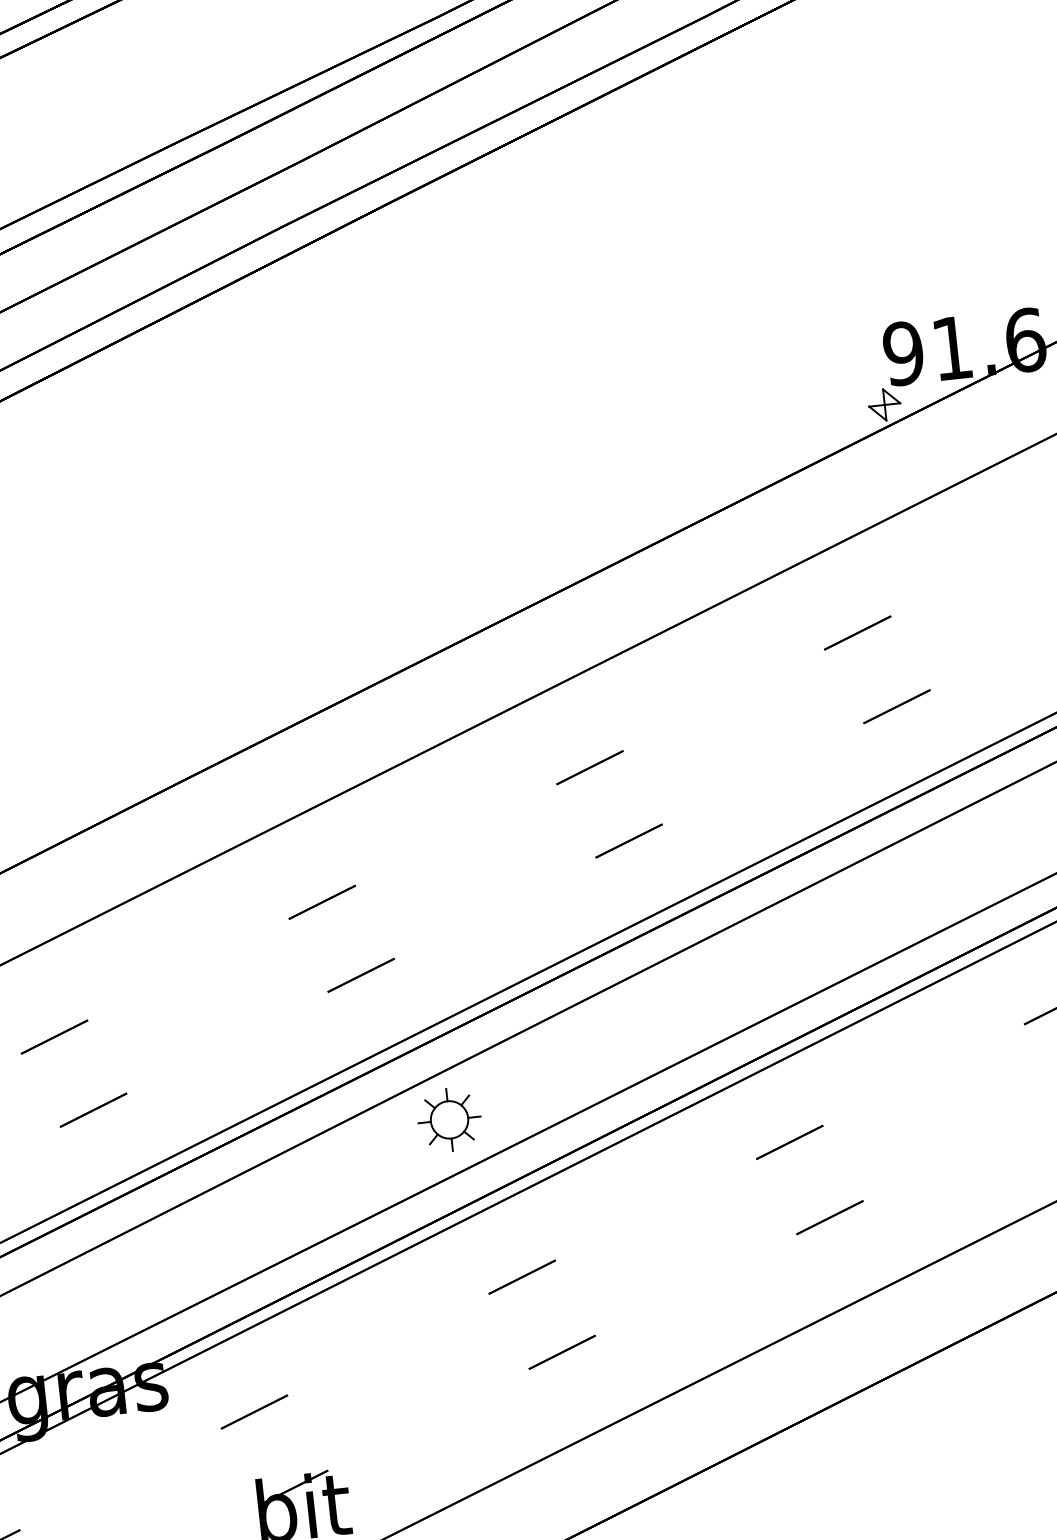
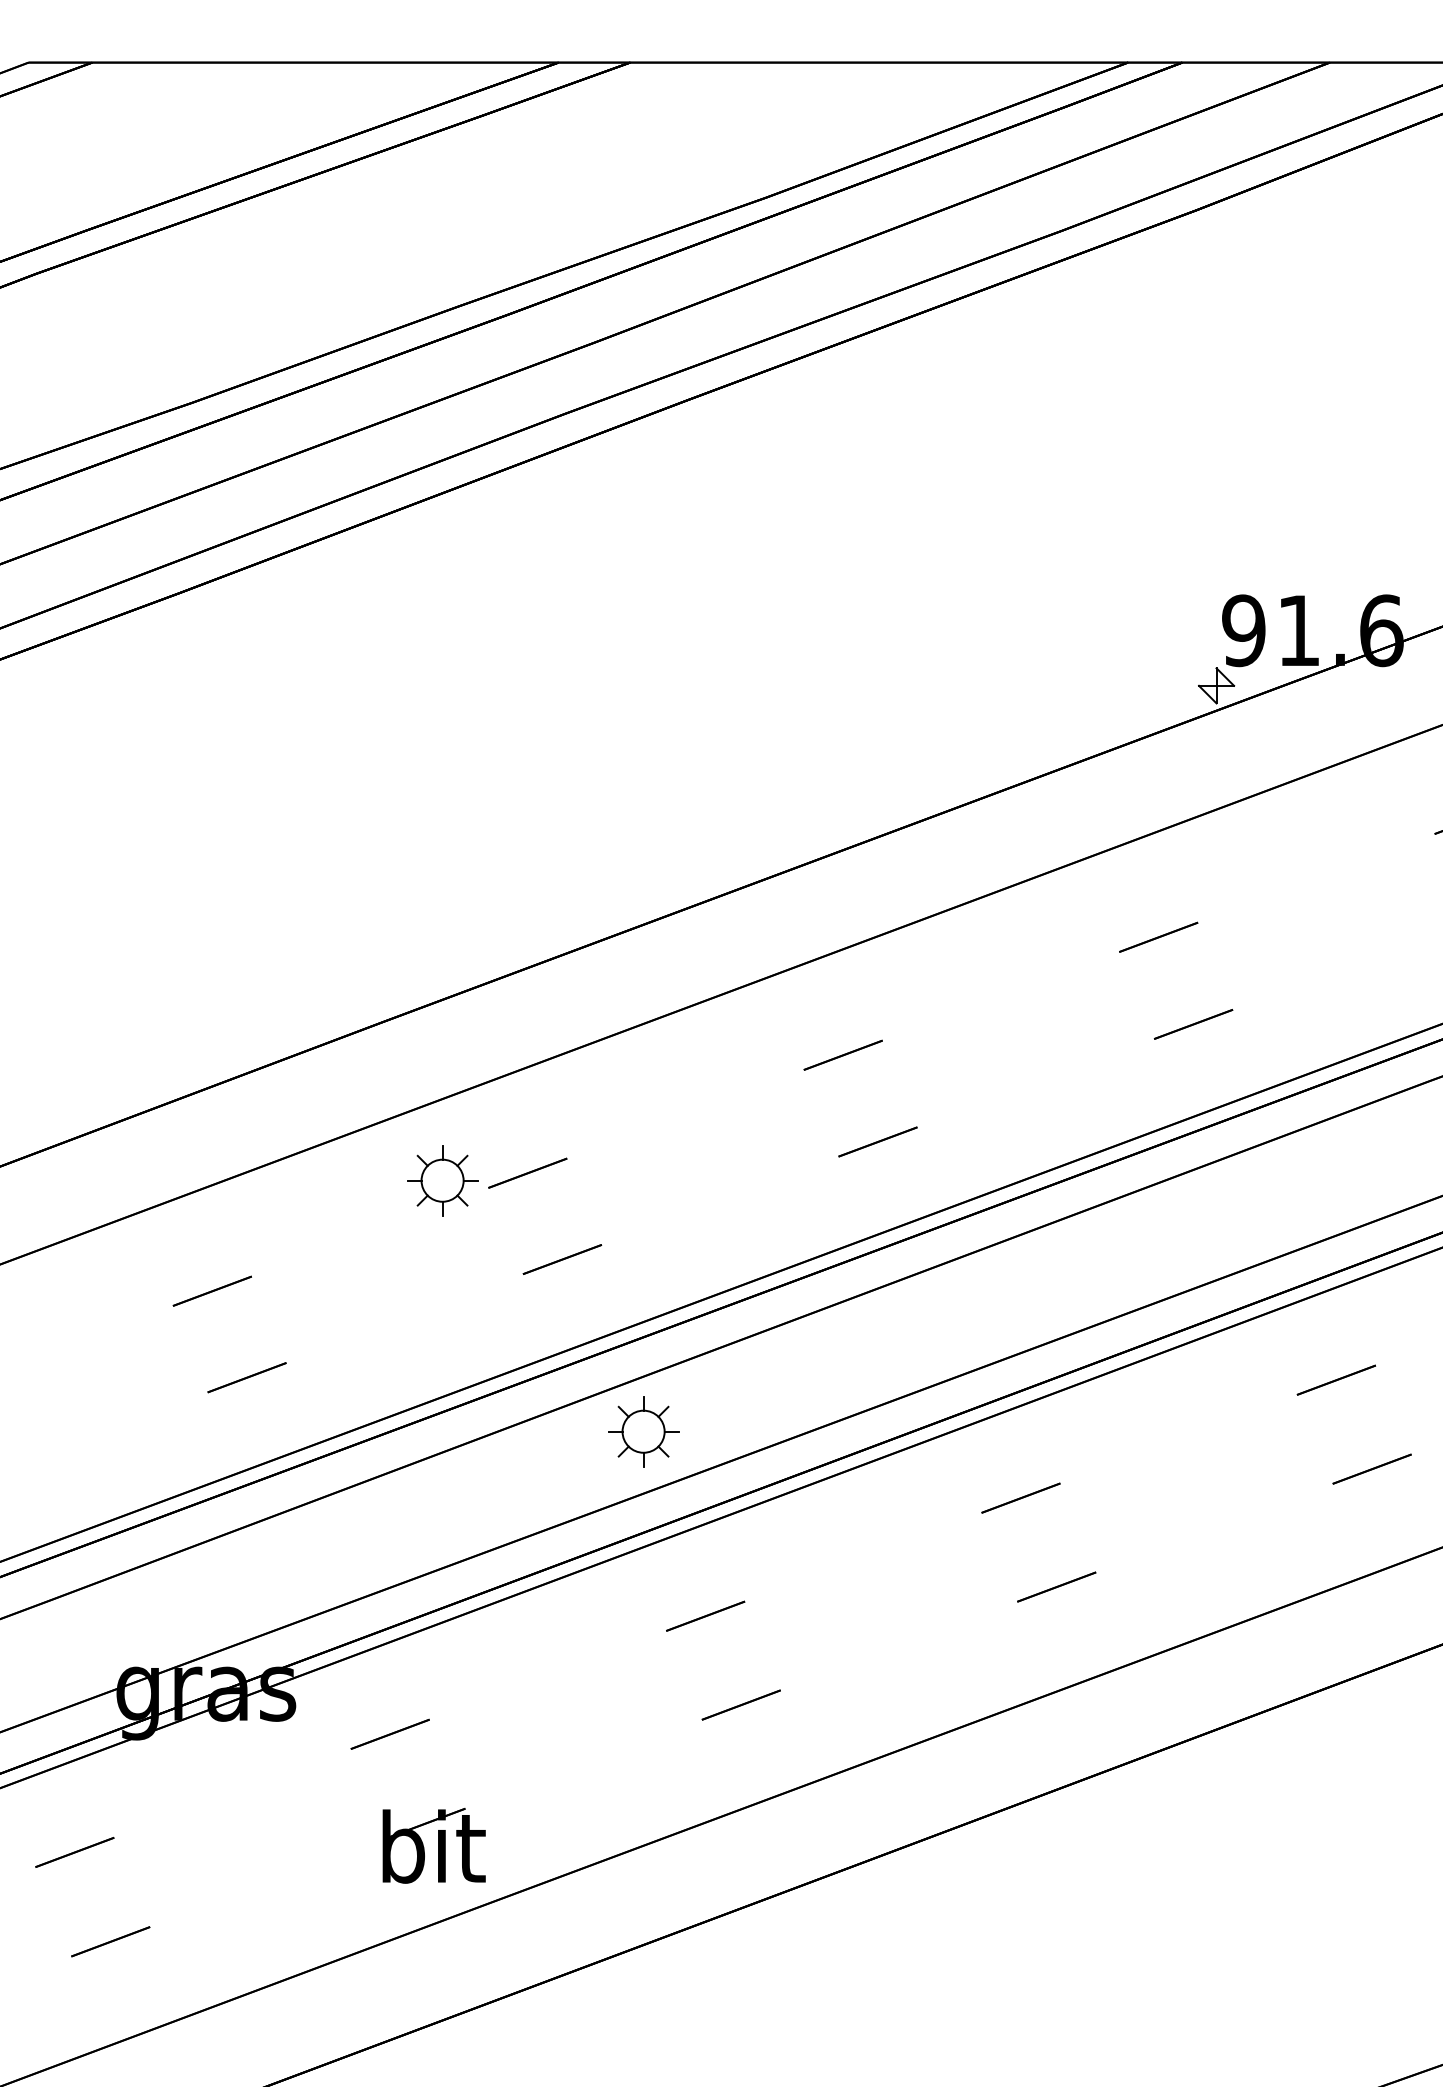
part: (247, 916) -> (442, 1180), added

